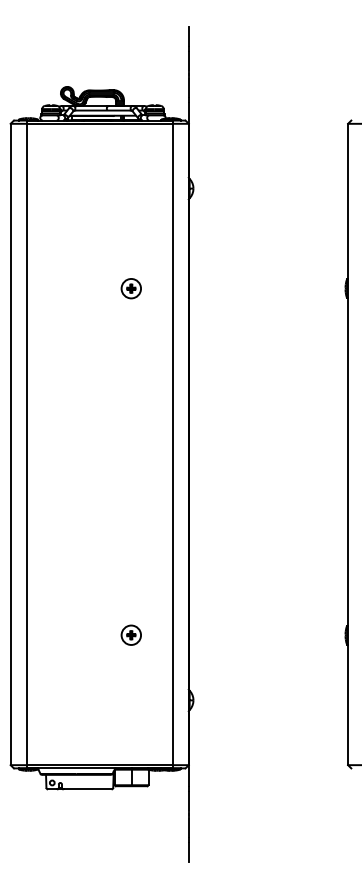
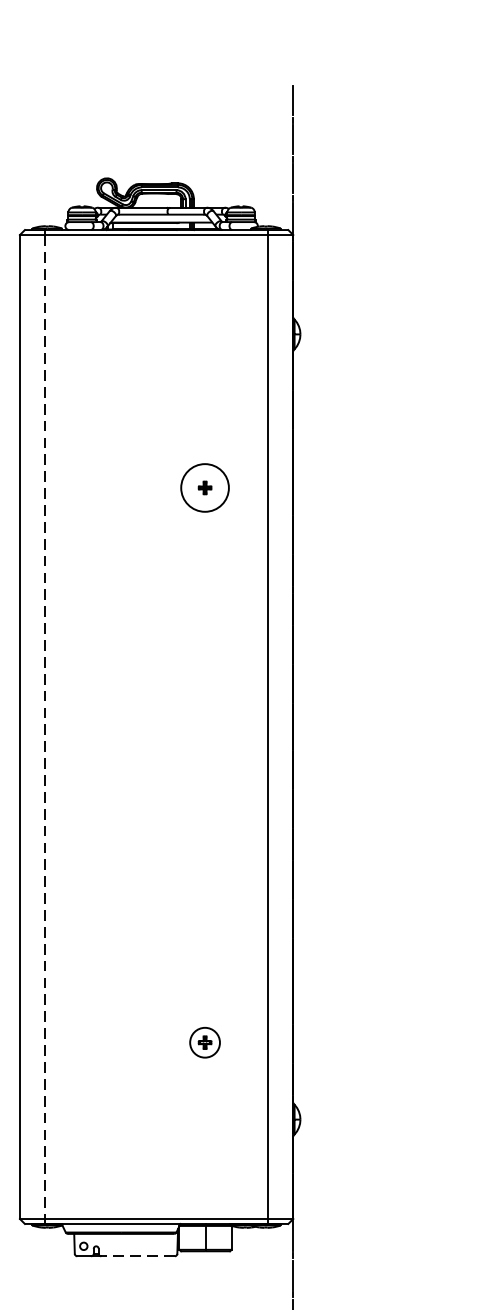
circle: (131, 288) -> (205, 487), size x1.6
line: (26, 444) -> (44, 727), solid -> dashed
part: (130, 634) -> (203, 1041), moved
line: (87, 789) -> (137, 1256), solid -> dashed

